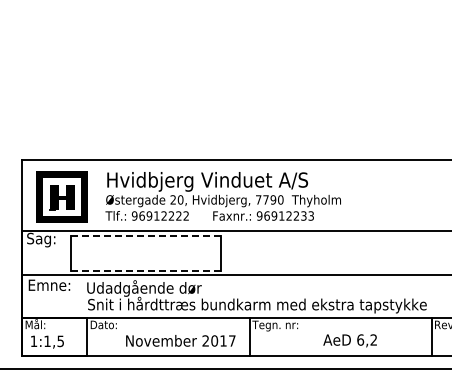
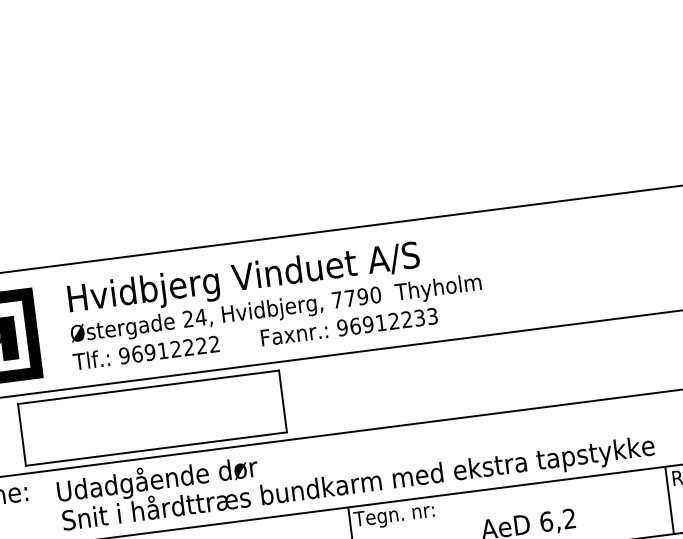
text: (180, 199) -> (200, 316), 20, -> 24,
line: (146, 235) -> (149, 387), dashed -> solid
line: (146, 270) -> (157, 448), dashed -> solid

